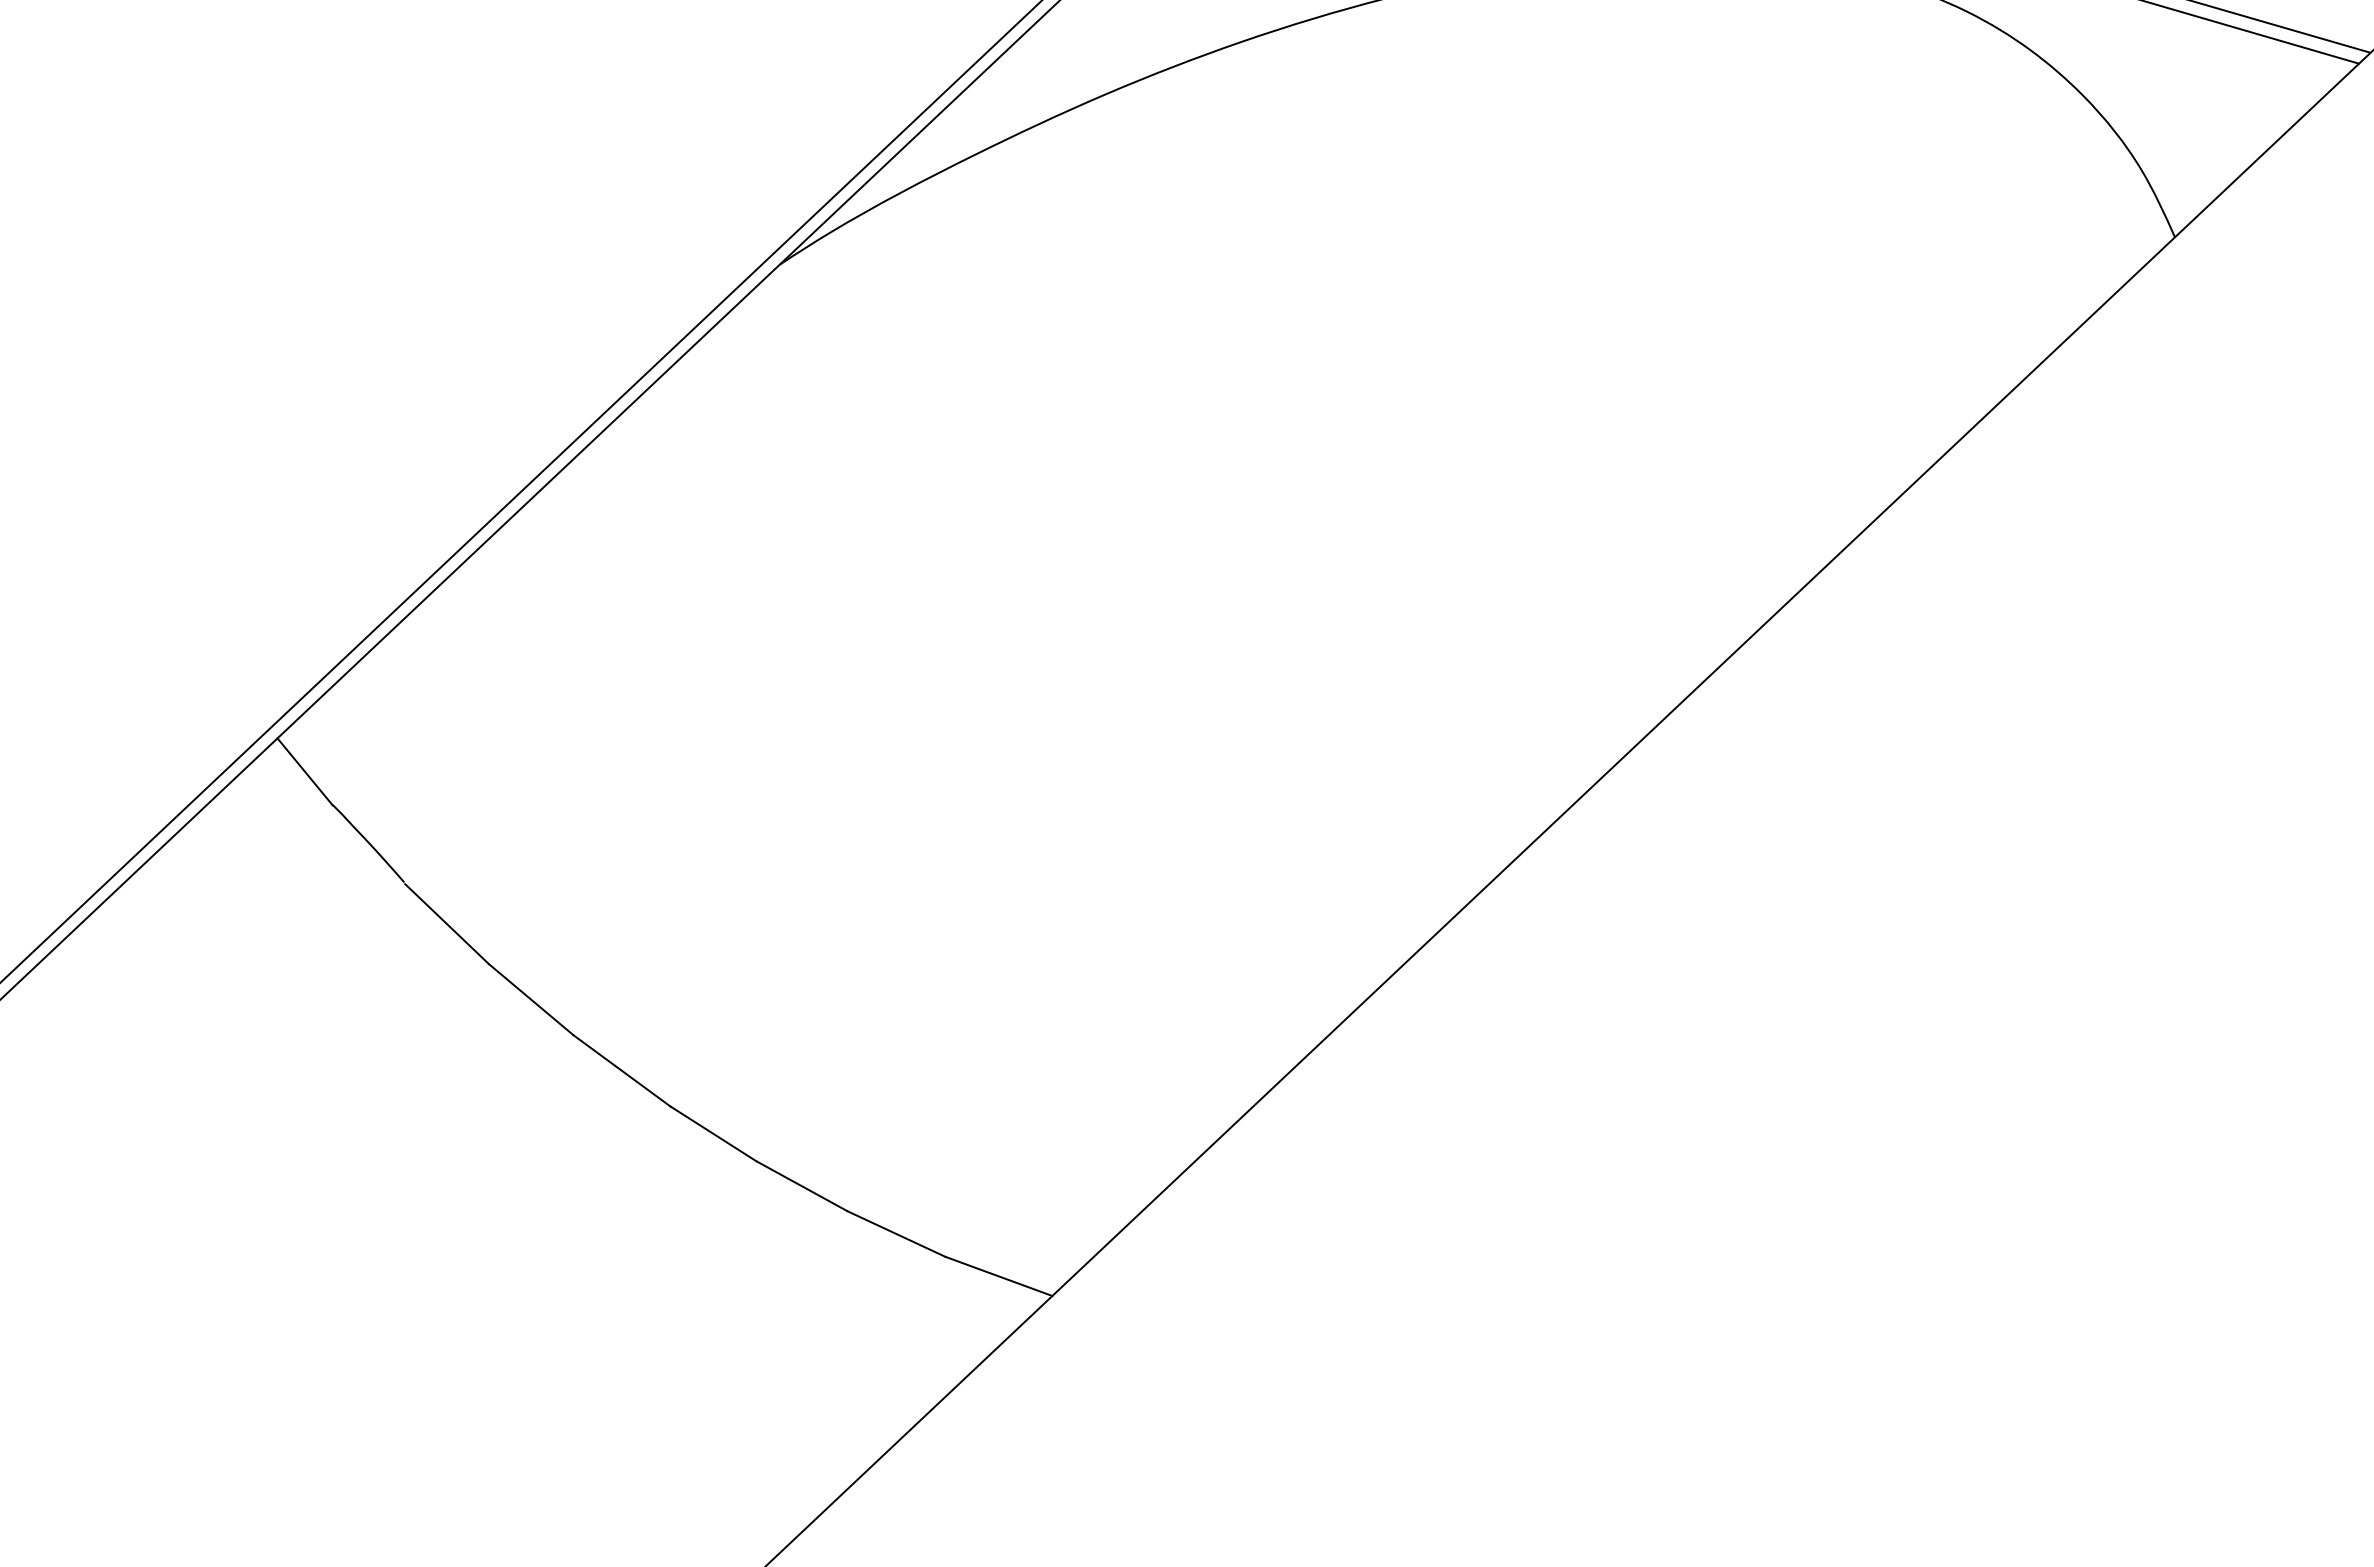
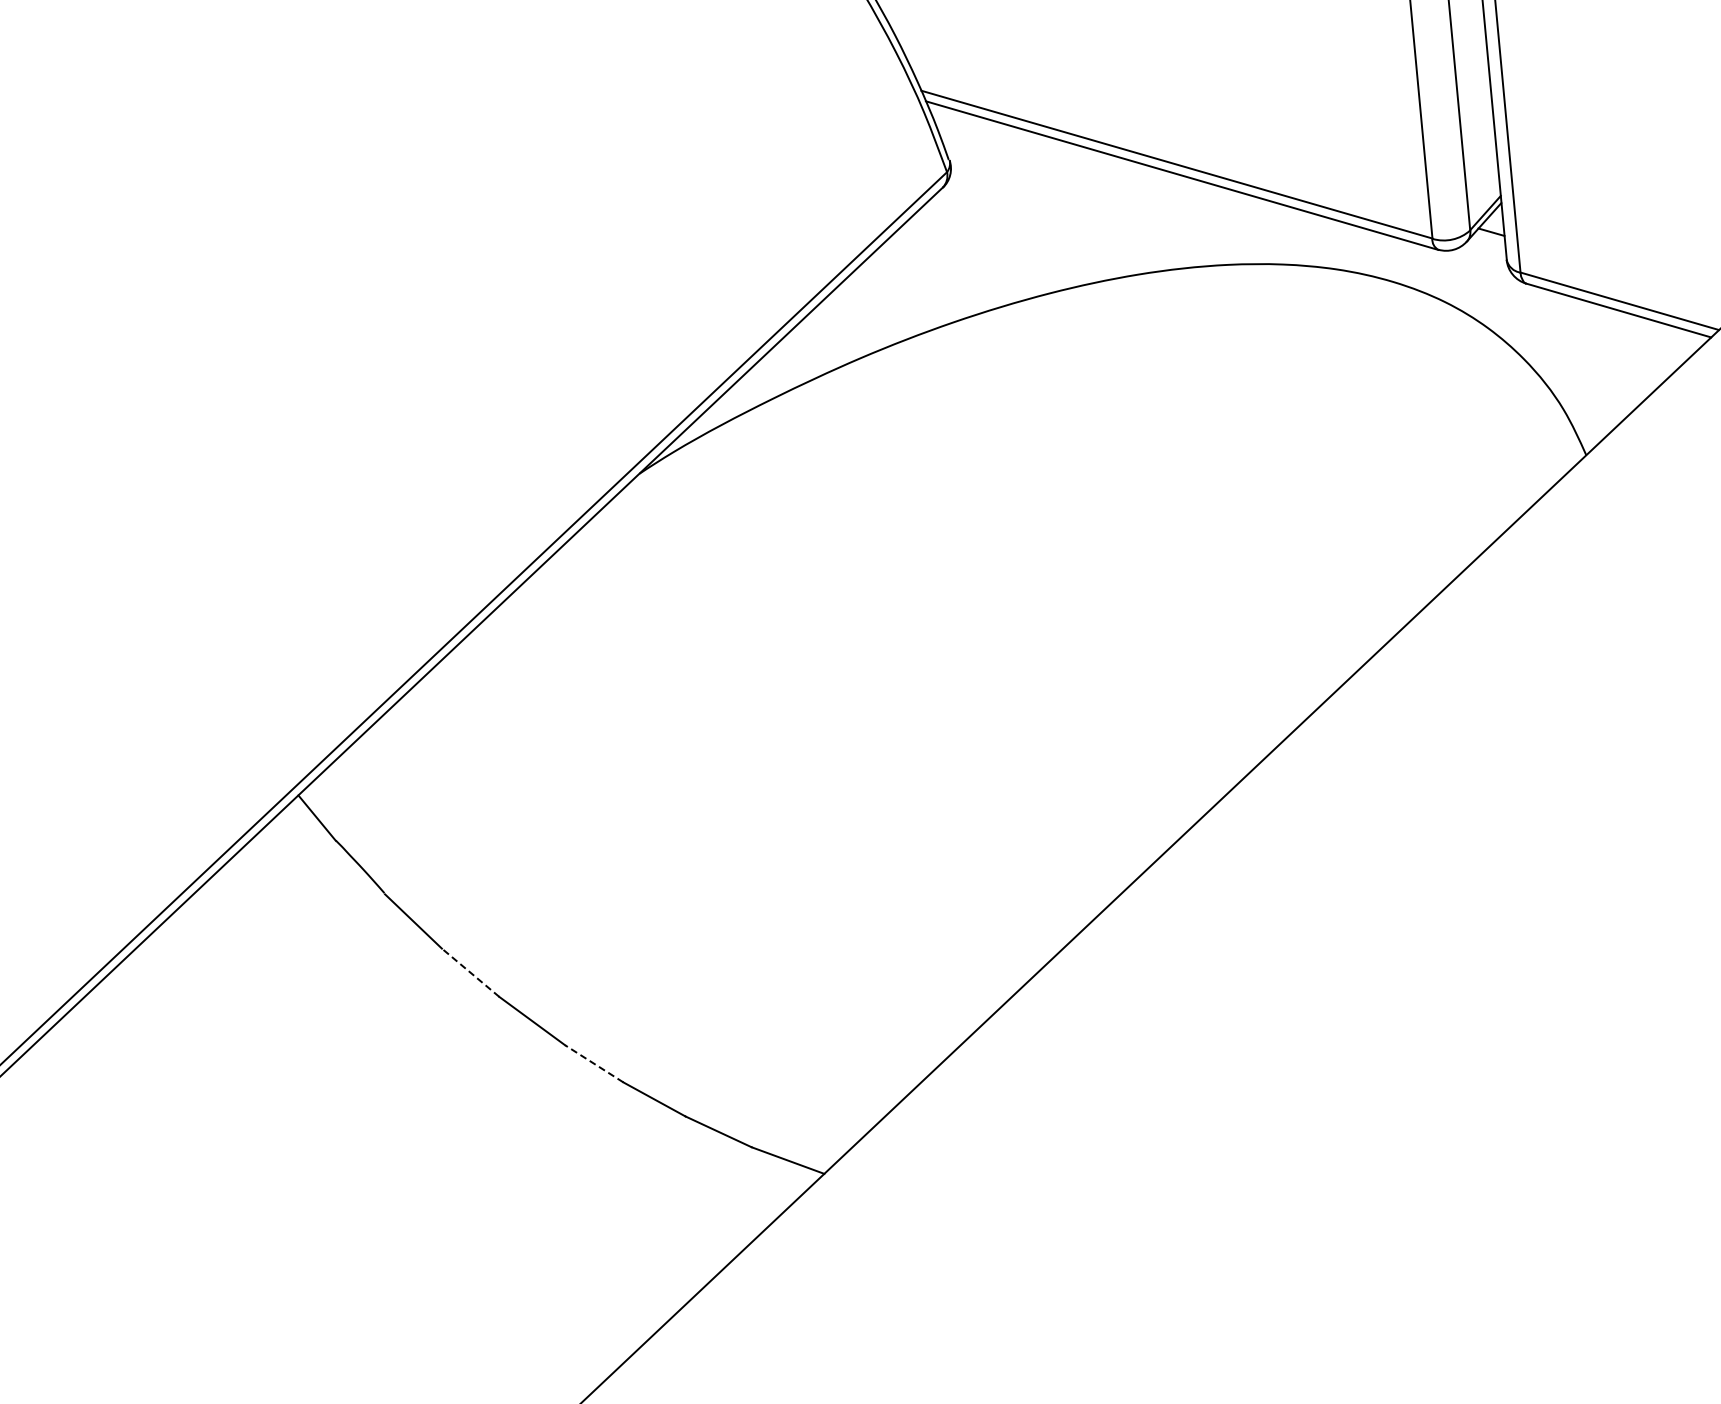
line: (531, 999) -> (470, 972), solid -> dashed
line: (713, 1133) -> (594, 1063), solid -> dashed

